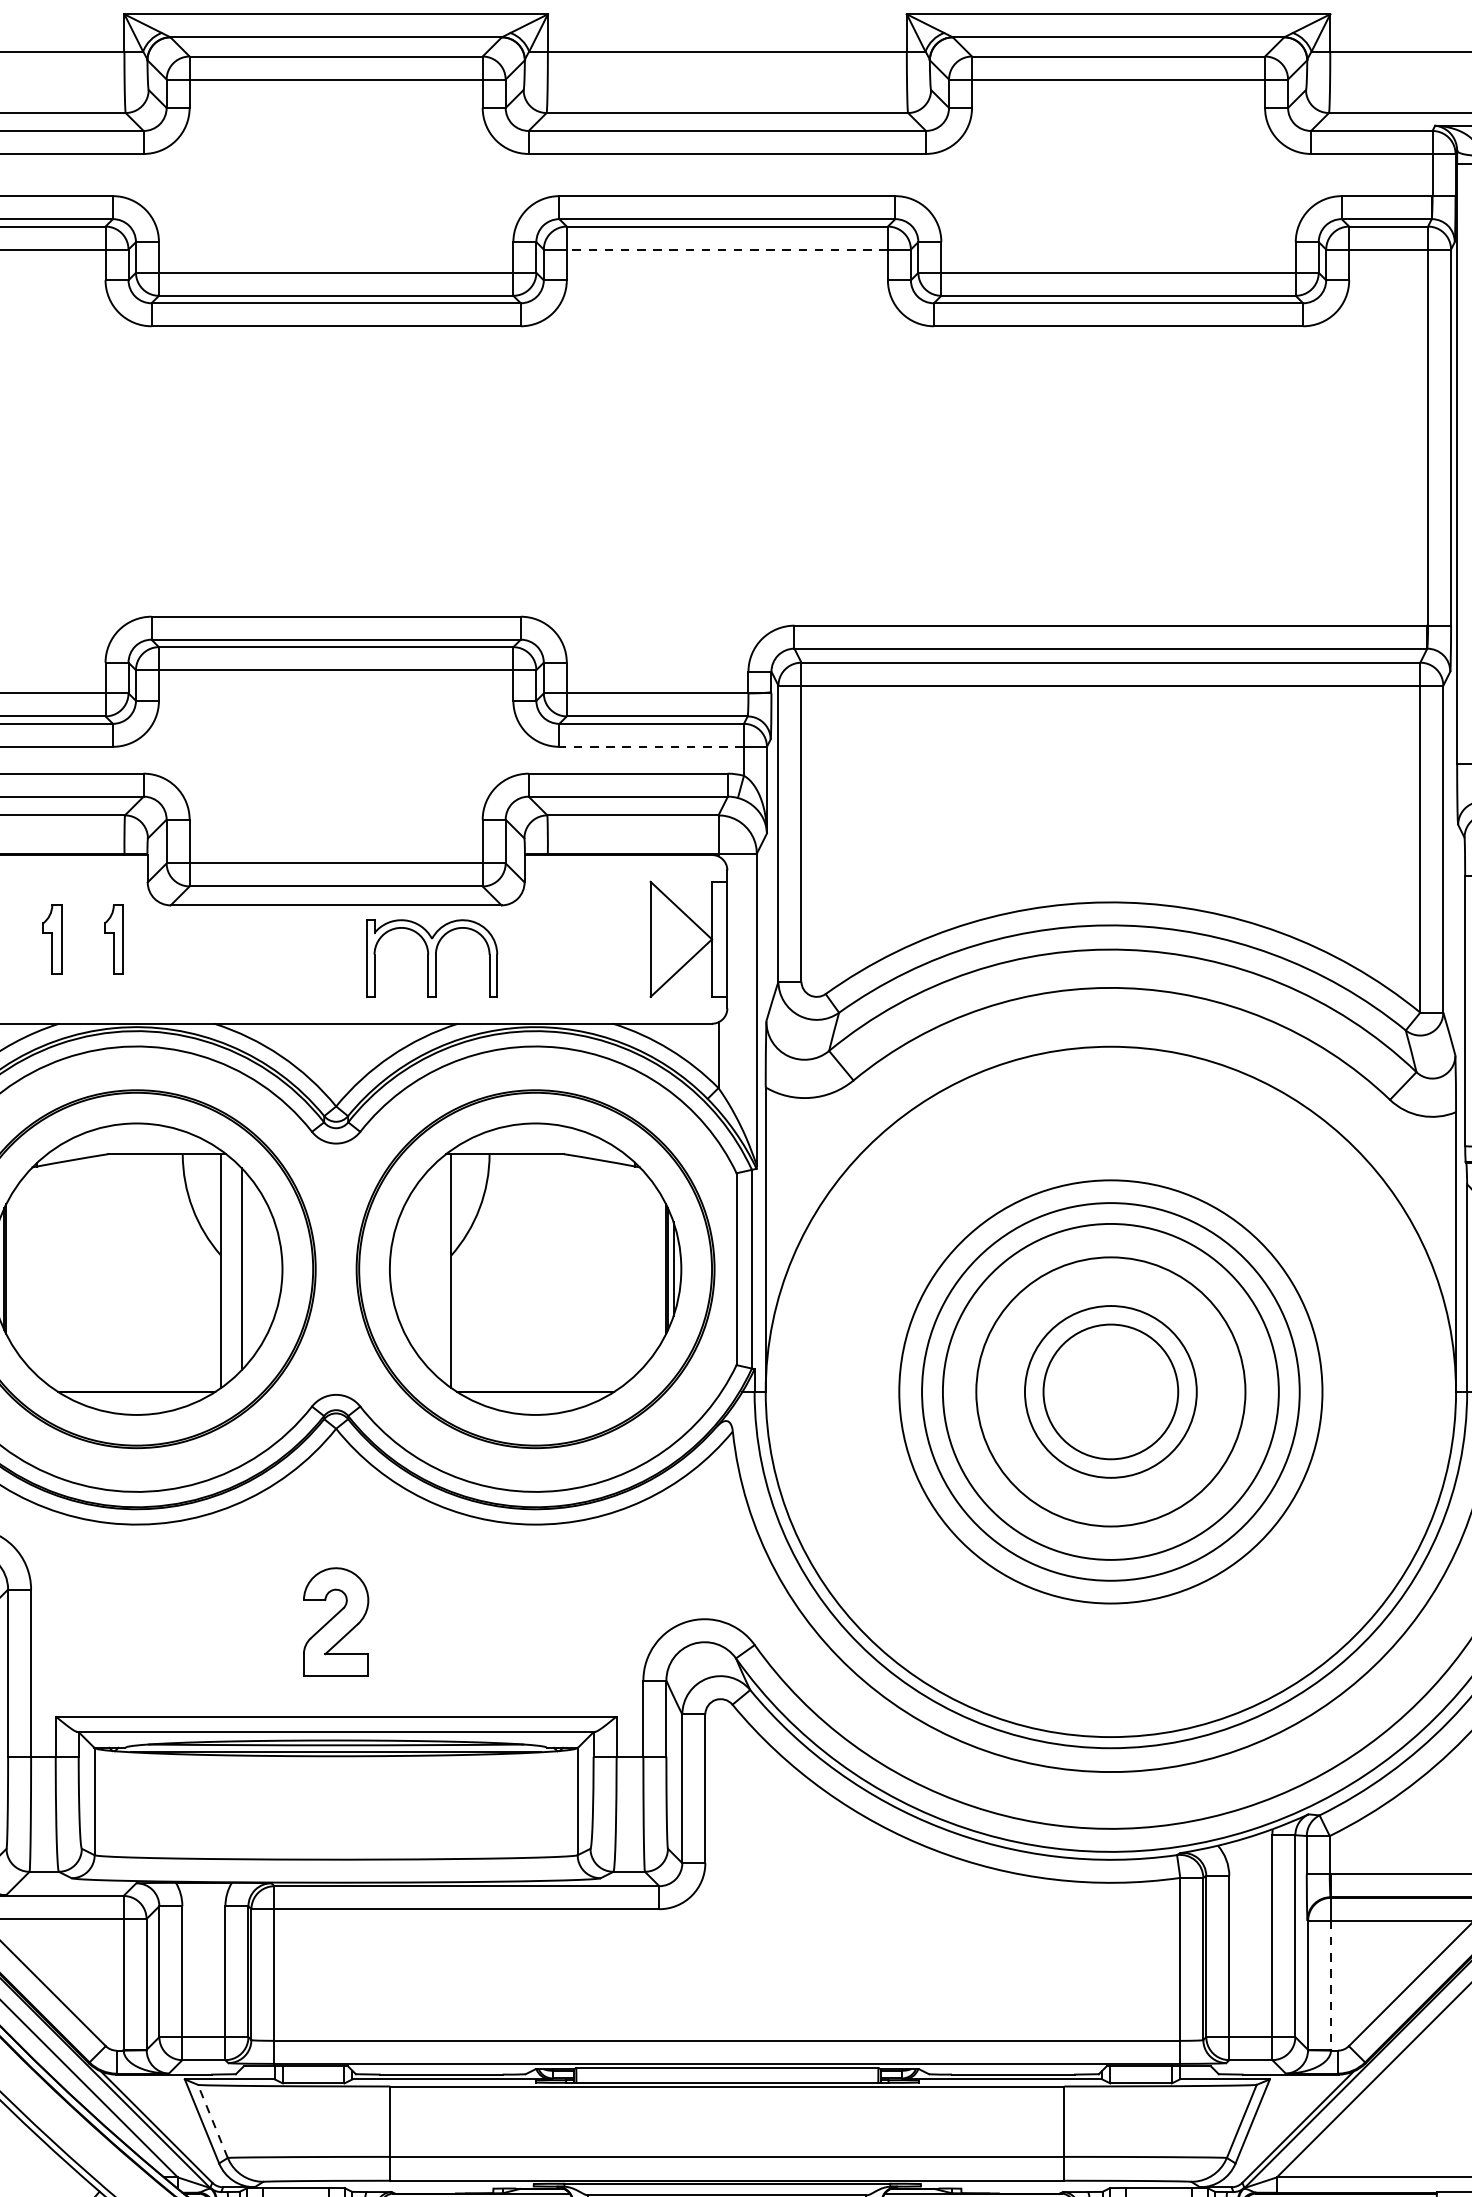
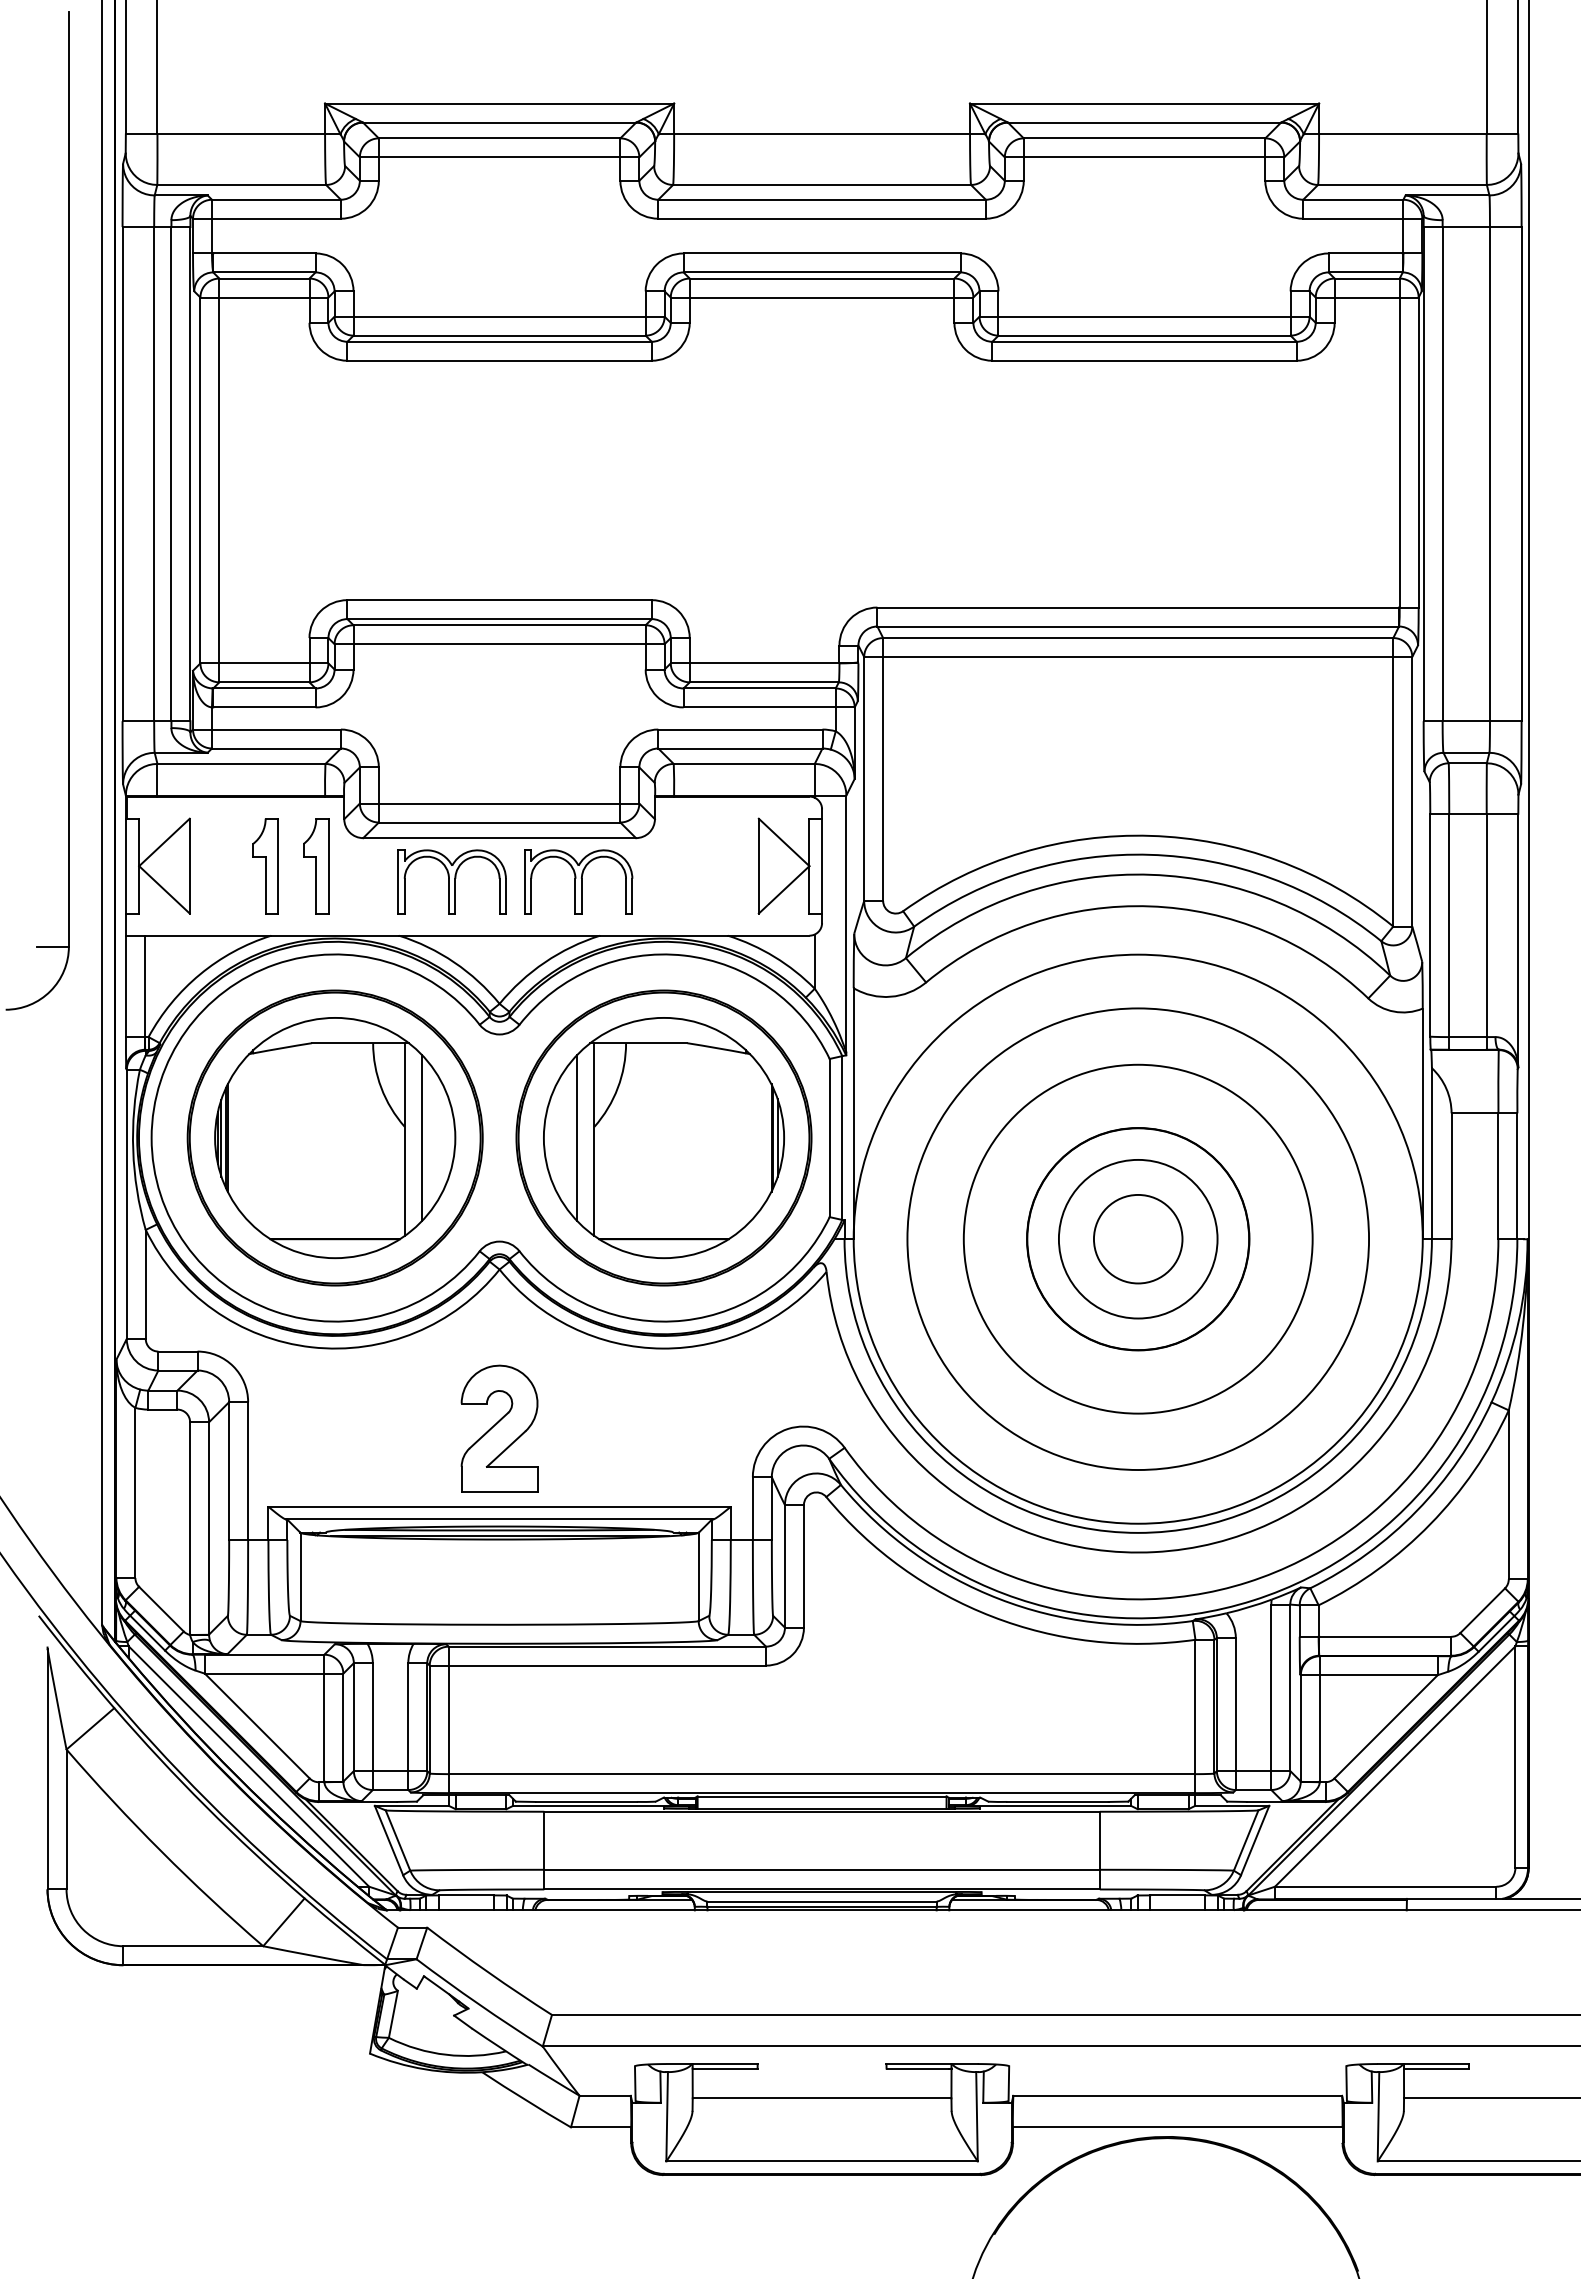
line: (726, 249) -> (821, 297), dashed -> solid
line: (651, 746) -> (759, 707), dashed -> solid
part: (52, 939) -> (265, 866), size x1.67
part: (114, 939) -> (316, 866), size x1.67
part: (277, 957) -> (451, 881), added
line: (430, 1268) -> (577, 1137), added
circle: (1109, 1391) -> (1137, 1238), size x0.62
circle: (1109, 1391) -> (1137, 1238), size x1.43
circle: (1111, 1392) -> (1138, 1239), size x0.71
circle: (1111, 1392) -> (1138, 1239), size x1.67
part: (336, 1621) -> (499, 1428), size x1.43
line: (1330, 1985) -> (1319, 1728), dashed -> solid
line: (213, 2121) -> (398, 1840), dashed -> solid

